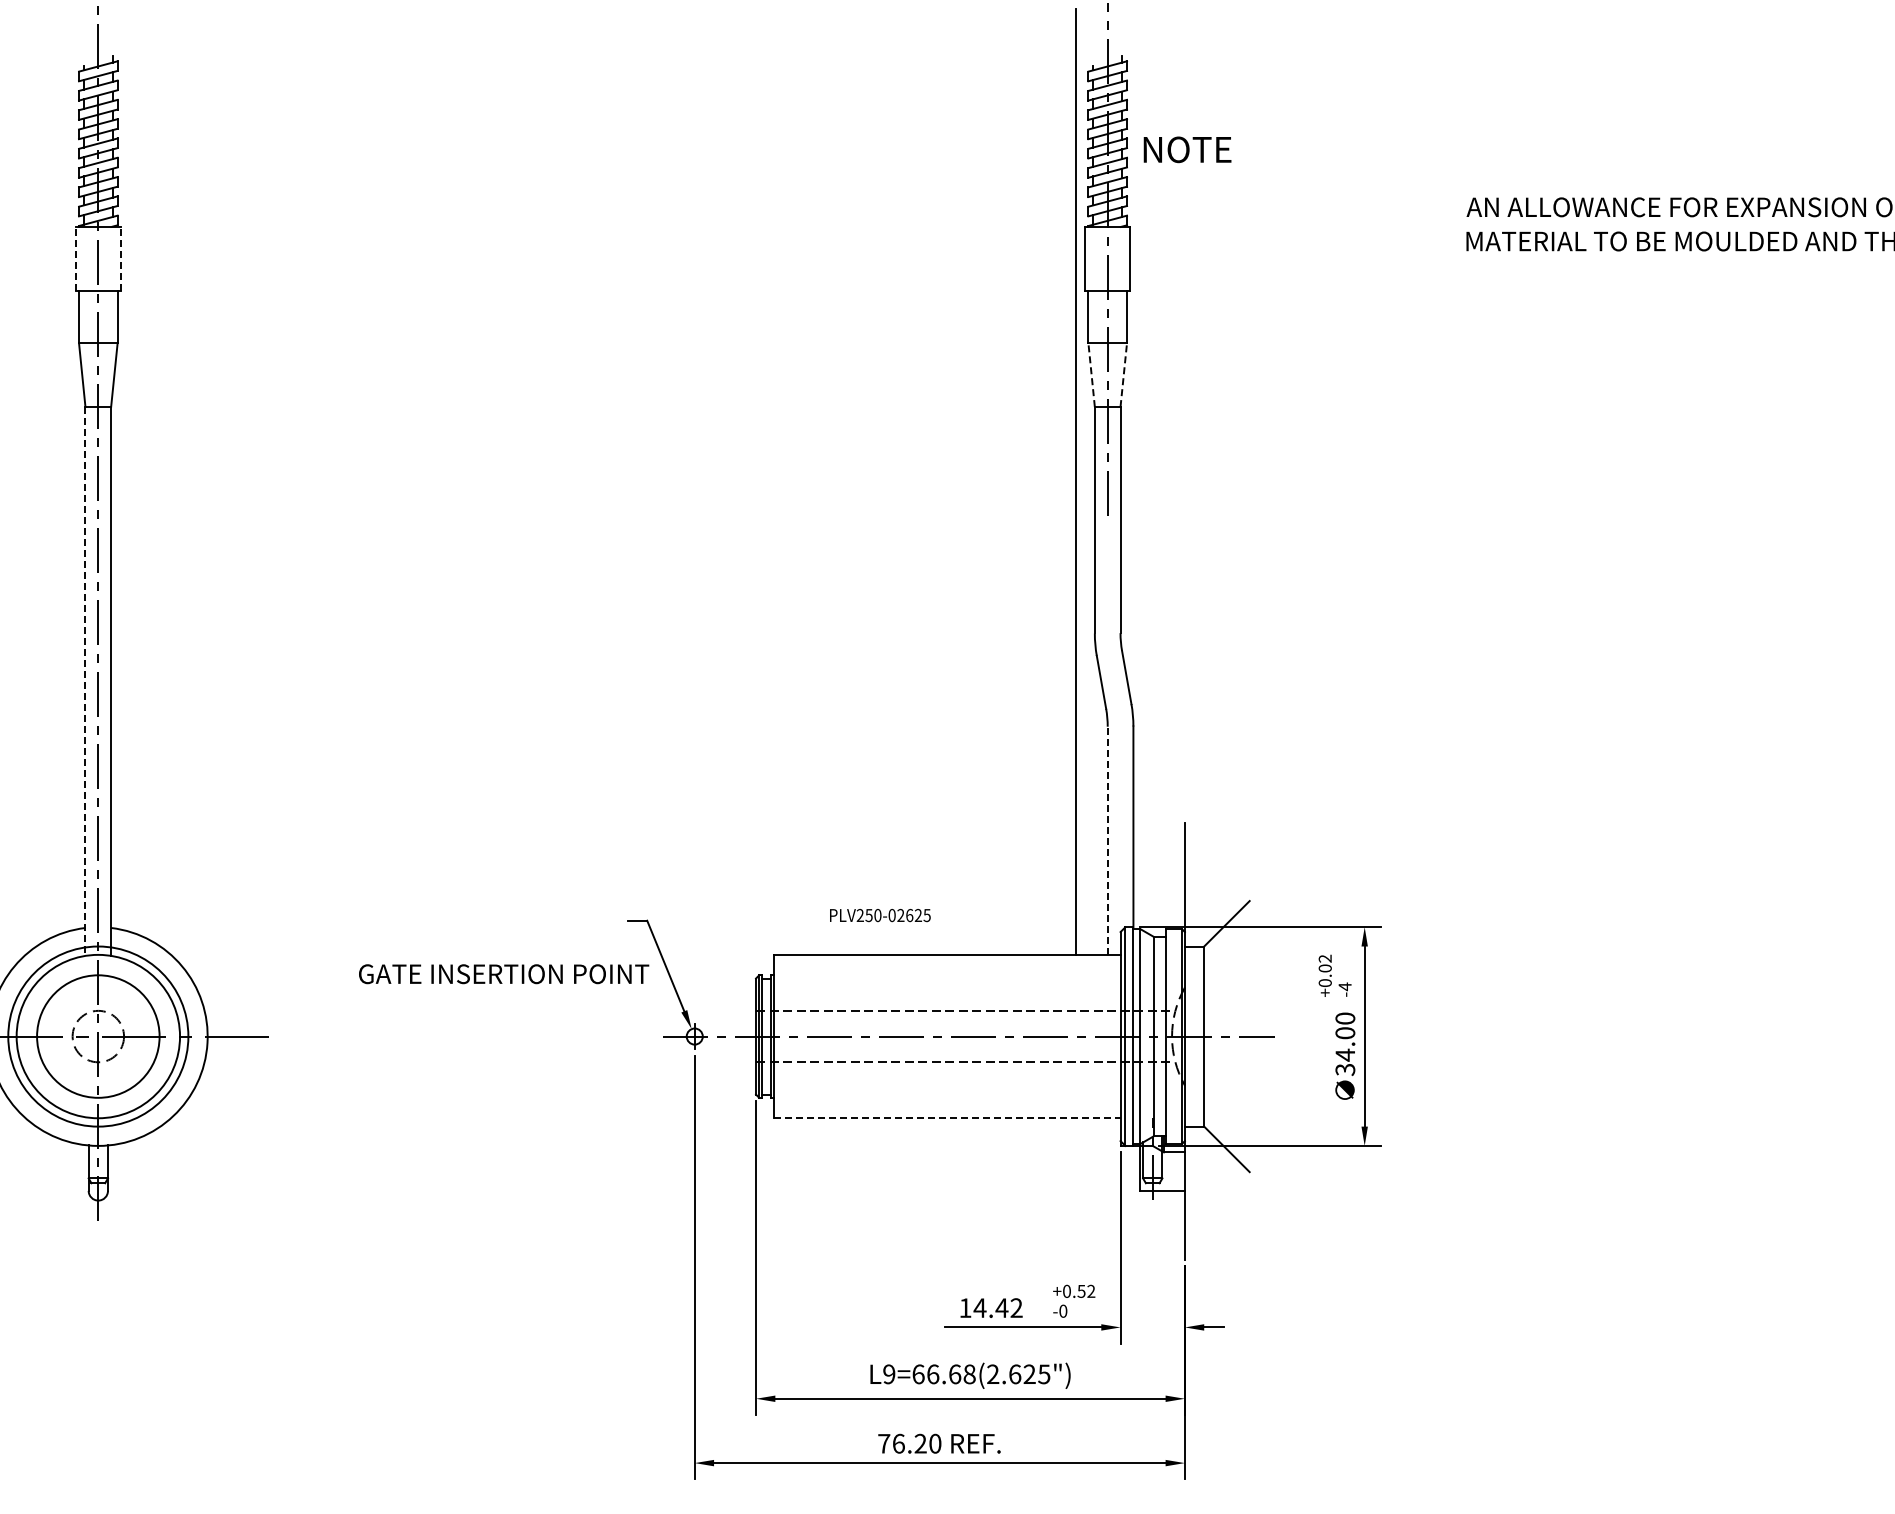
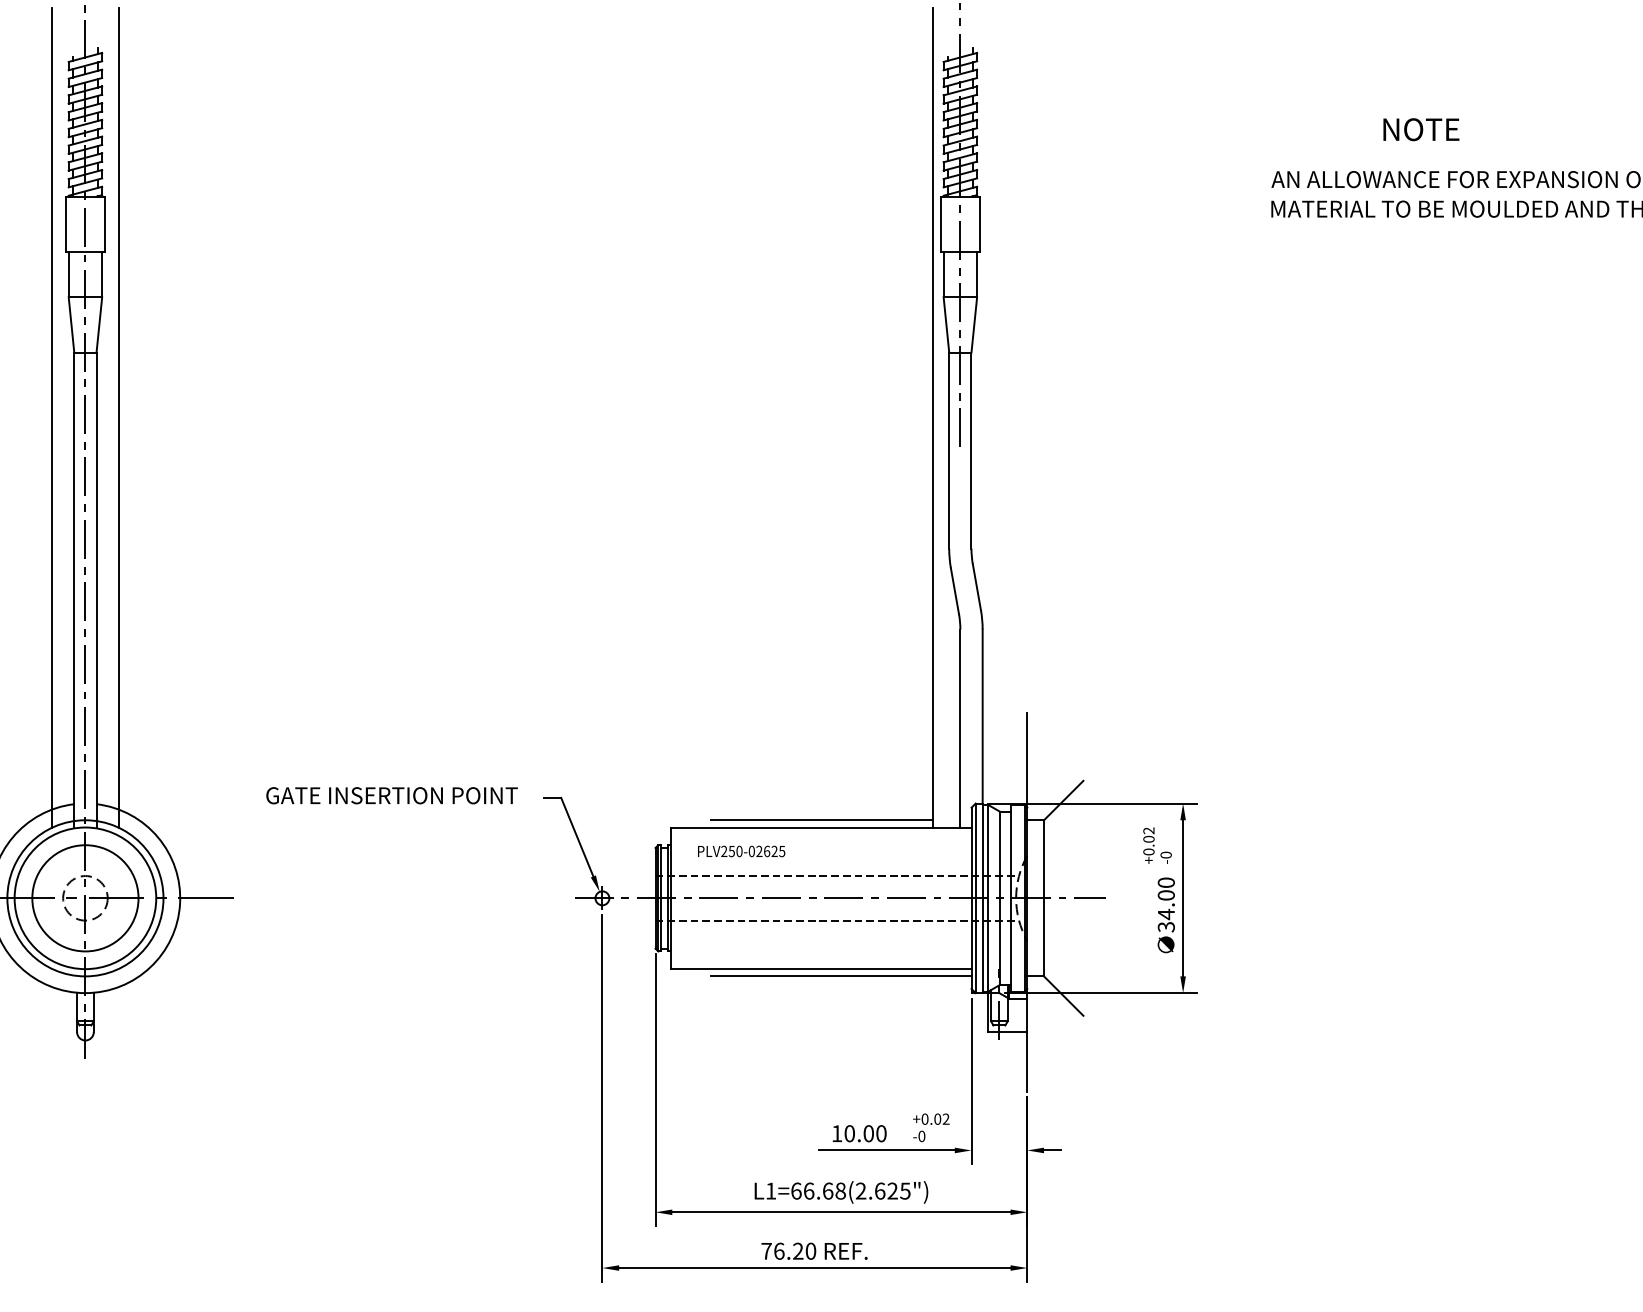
text: (1187, 149) -> (1421, 129), moved
line: (75, 258) -> (65, 223), dashed -> solid
line: (120, 258) -> (104, 223), dashed -> solid
line: (1091, 374) -> (946, 324), dashed -> solid
line: (1123, 374) -> (974, 324), dashed -> solid
line: (59, 482) -> (51, 418), added
line: (136, 482) -> (118, 418), added
line: (85, 681) -> (74, 590), dashed -> solid
line: (1107, 840) -> (960, 728), dashed -> solid
text: (880, 915) -> (741, 851), moved
line: (947, 946) -> (821, 820), added
text: (504, 974) -> (392, 795), moved
text: (1344, 986) -> (1165, 854), -4 -> -0
line: (947, 1118) -> (821, 969), dashed -> solid
line: (970, 1126) -> (841, 976), added
text: (1081, 1290) -> (937, 1118), +0.52 -> +0.02
text: (997, 1308) -> (864, 1134), 14.42 -> 10.00
text: (889, 1374) -> (771, 1191), L9=66.68(2.625") -> L1=66.68(2.625")

